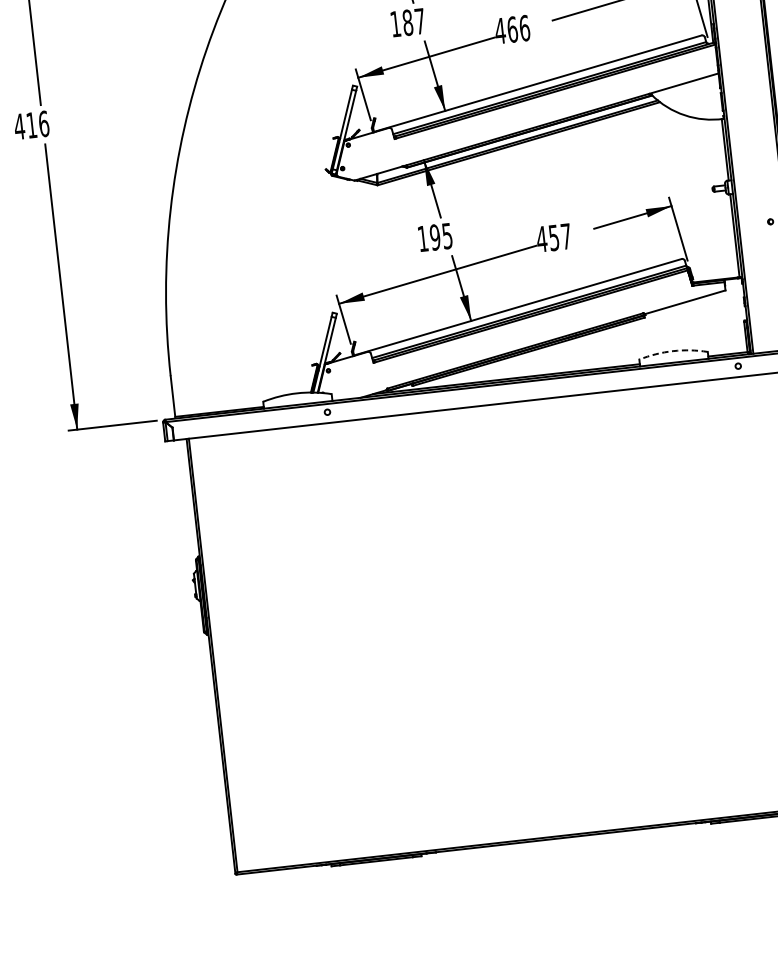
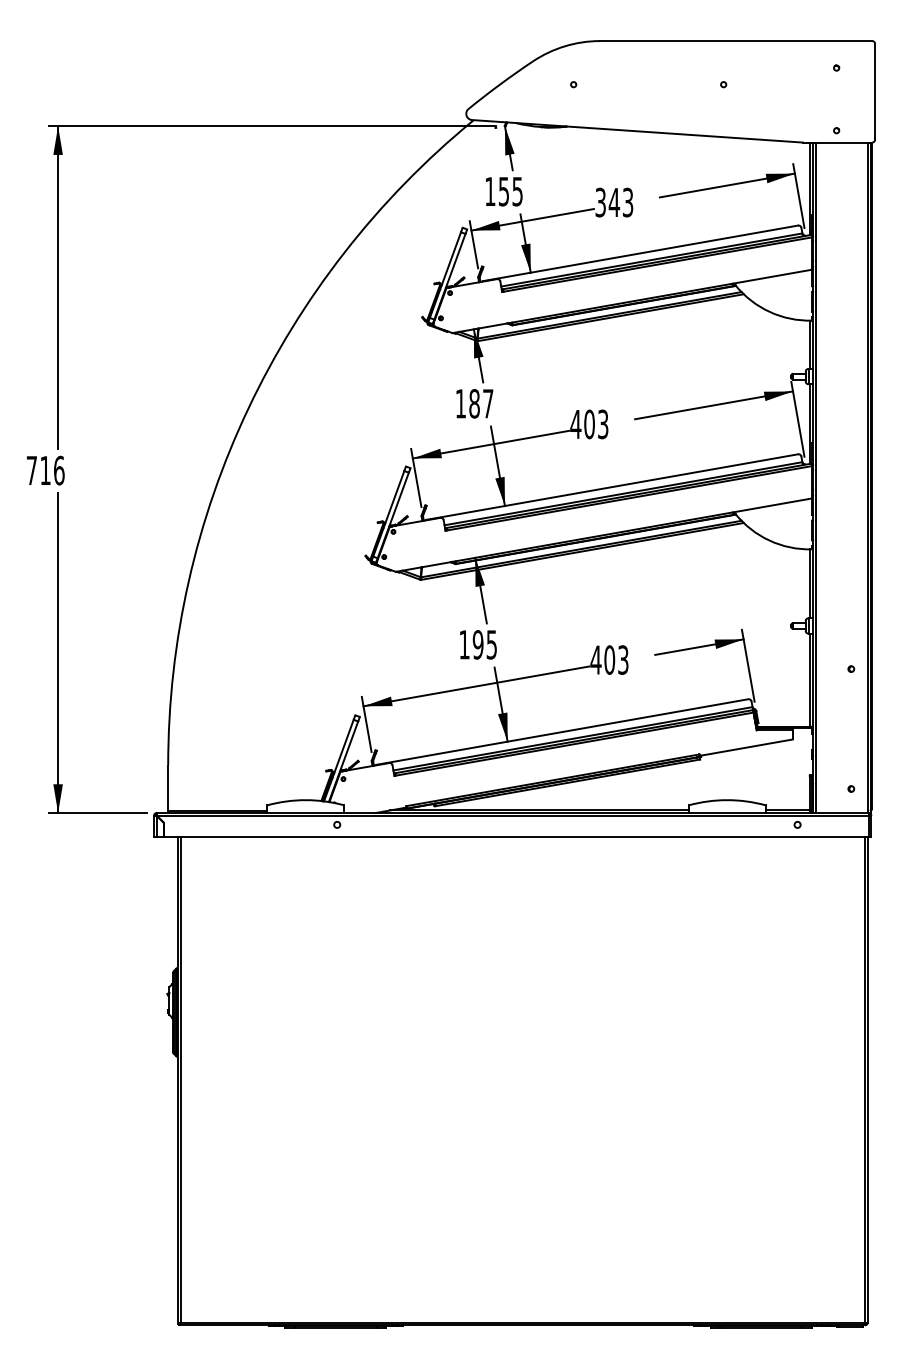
text: (518, 29) -> (596, 424), 466 -> 403
text: (19, 126) -> (31, 470), 416 -> 716
text: (560, 236) -> (616, 659), 457 -> 403
arc: (673, 351) -> (727, 800), dashed -> solid

